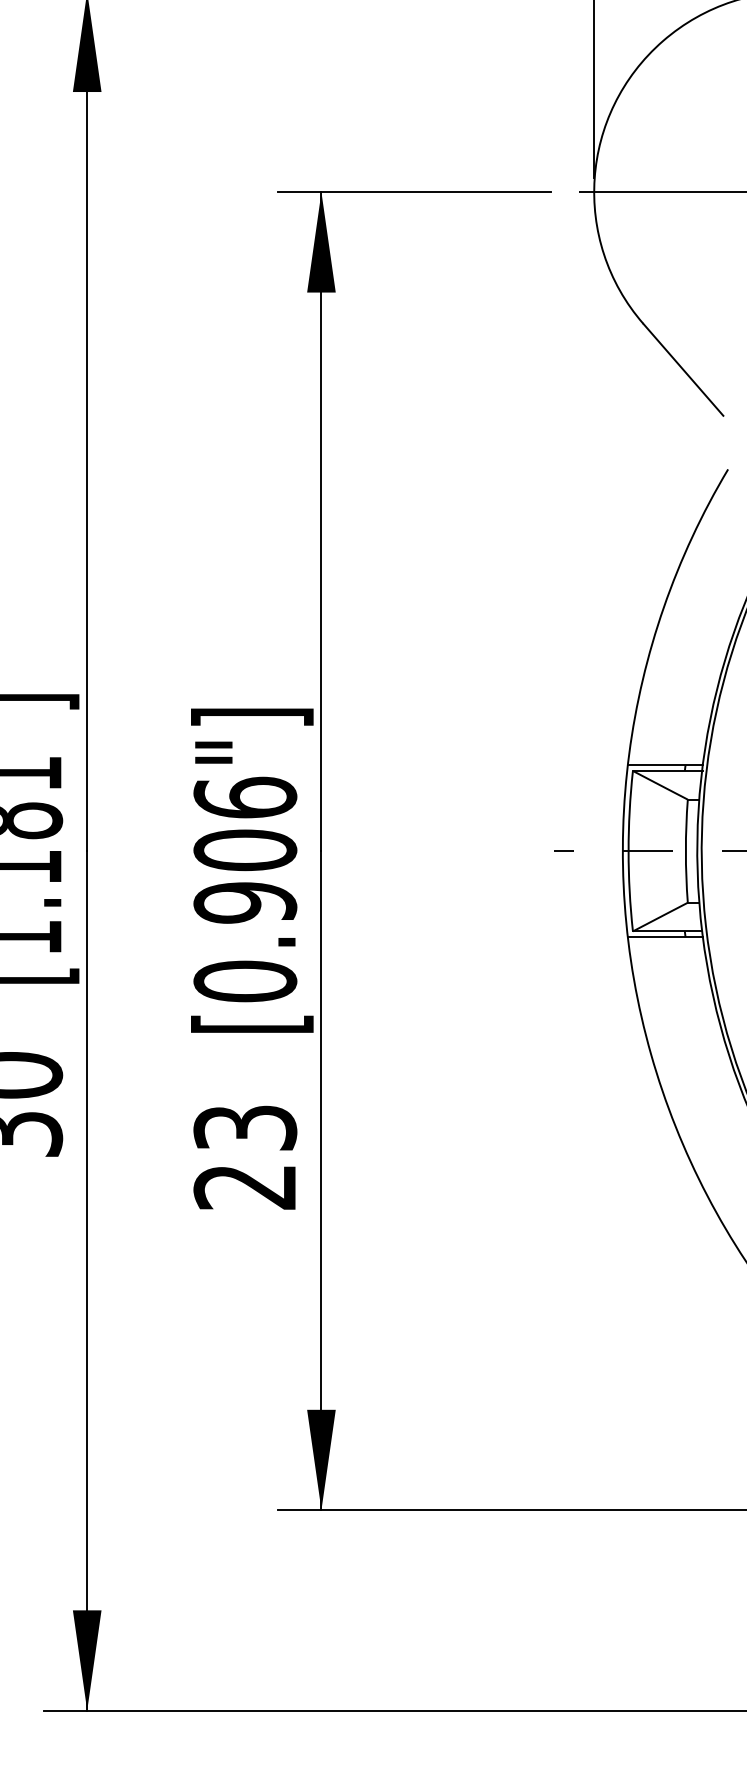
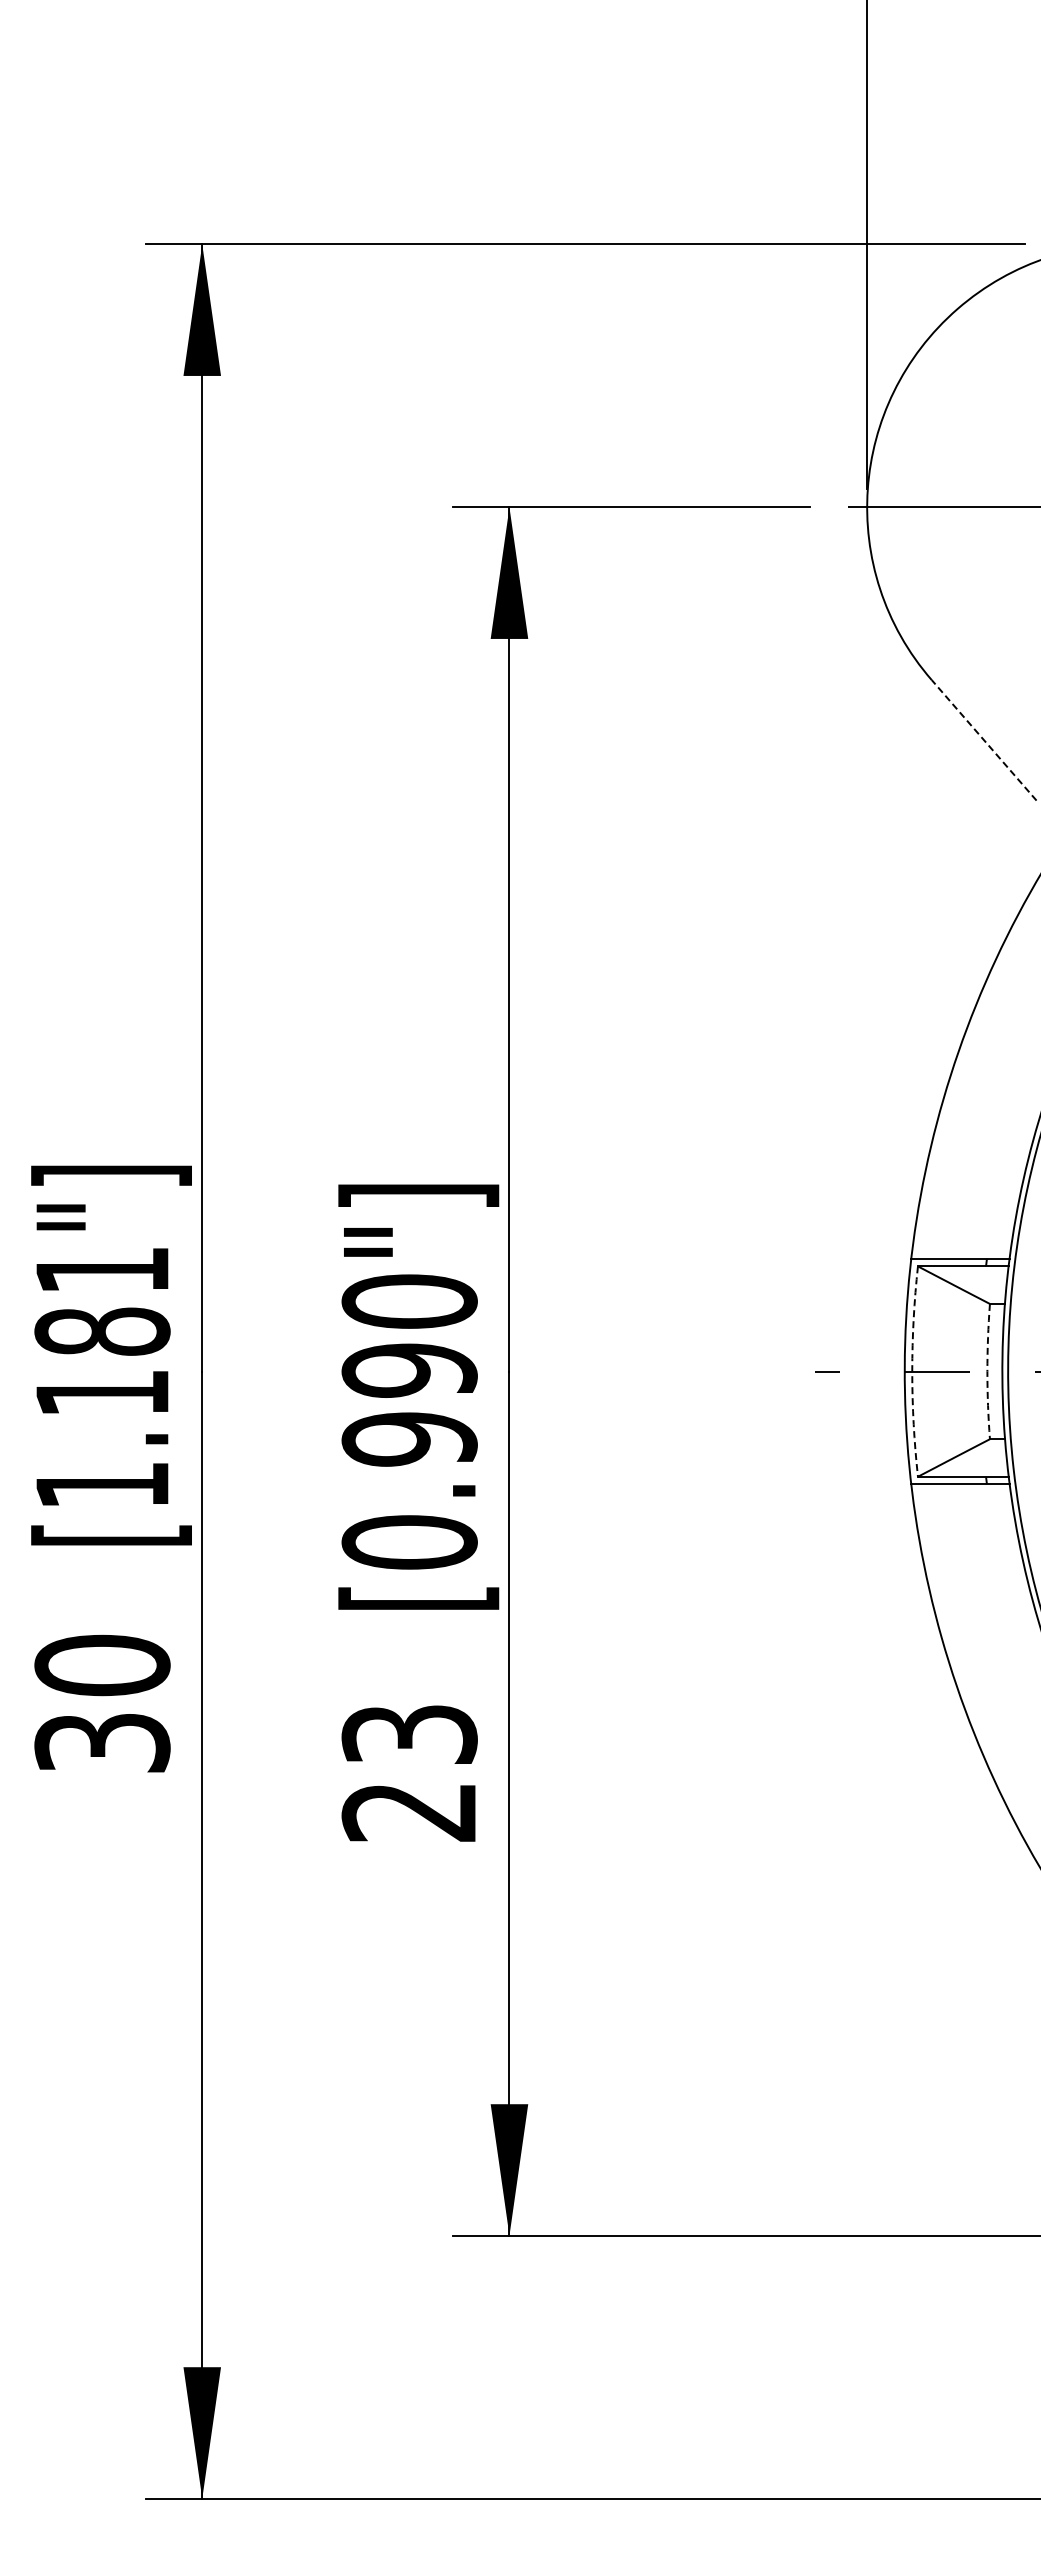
line: (683, 369) -> (984, 740), solid -> dashed
text: (245, 823) -> (409, 1335), [0.906"] -> [0.990"]
arc: (628, 851) -> (912, 1371), solid -> dashed
arc: (685, 851) -> (987, 1371), solid -> dashed

